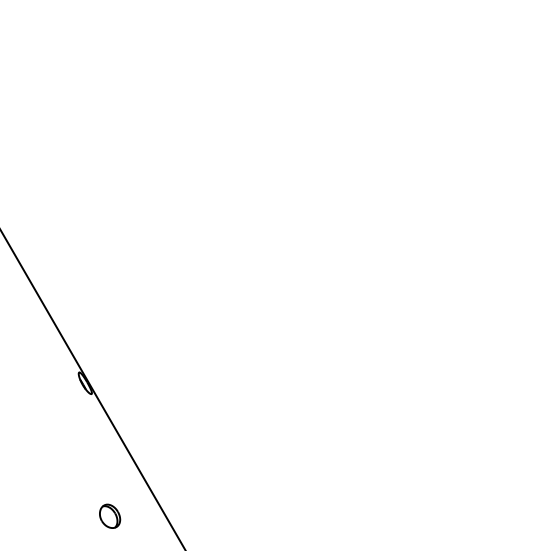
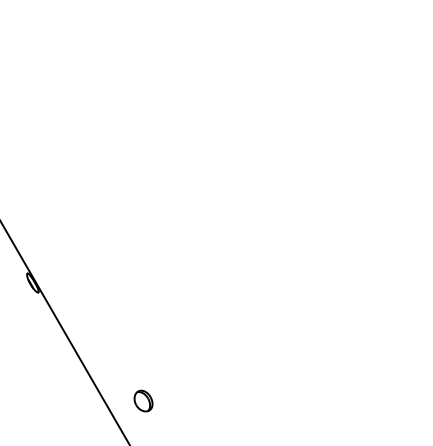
part: (110, 515) -> (143, 400), moved

